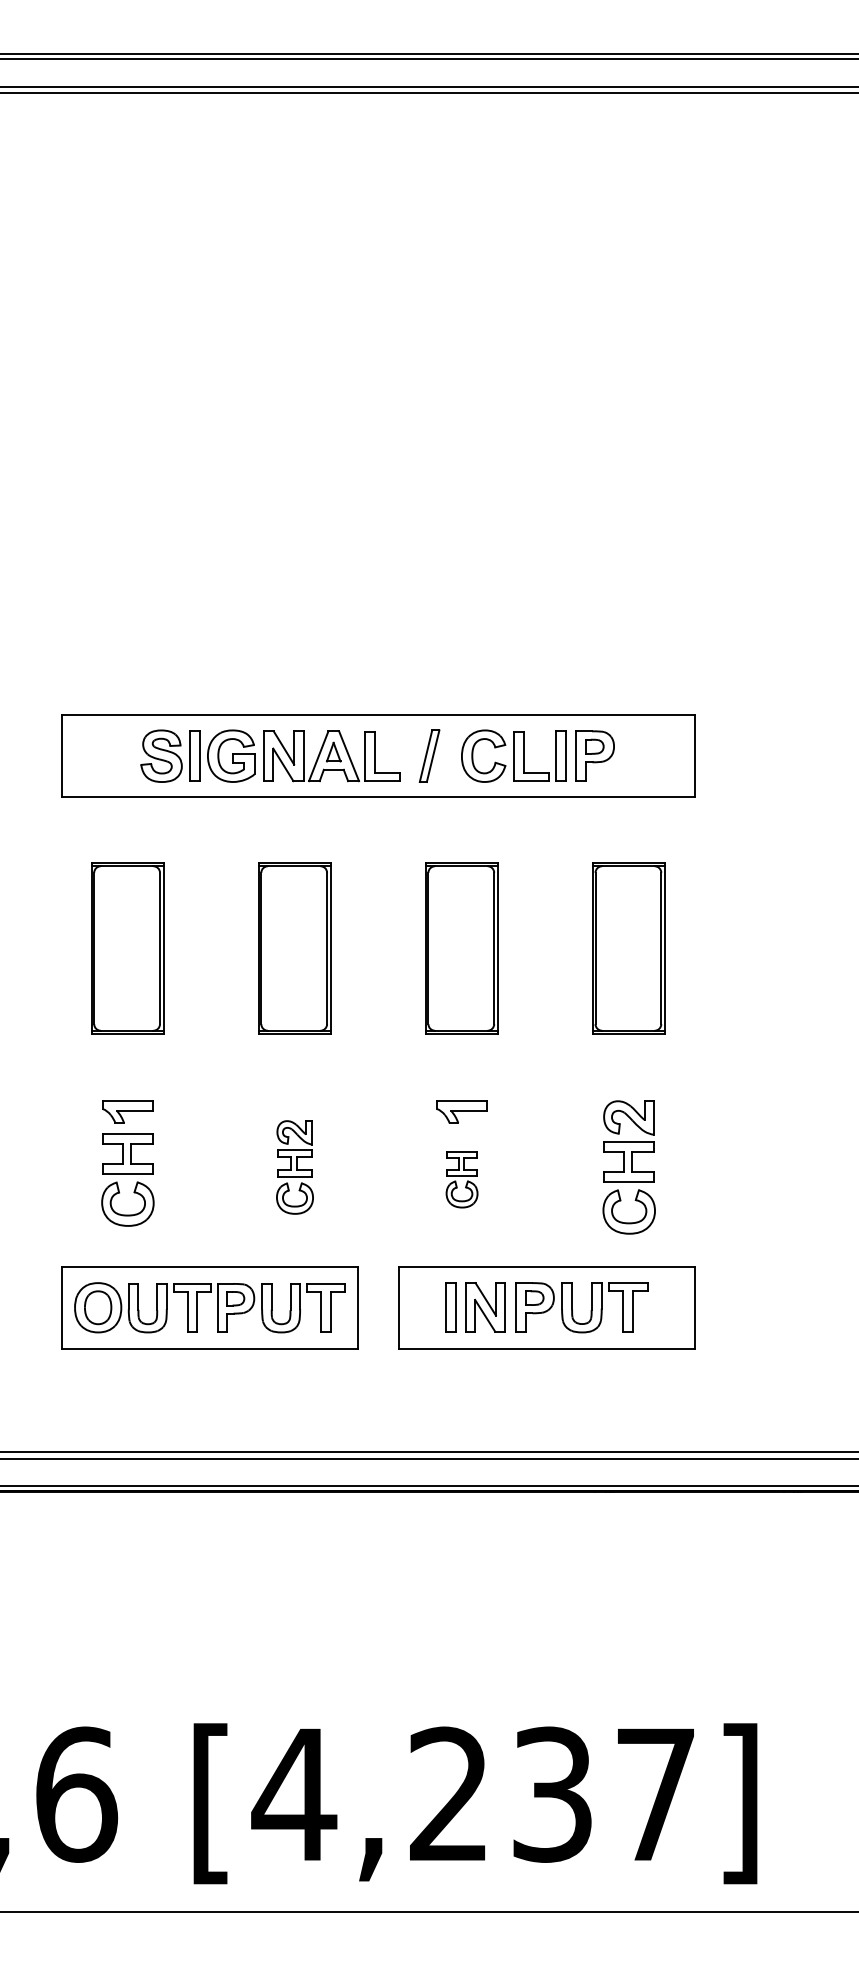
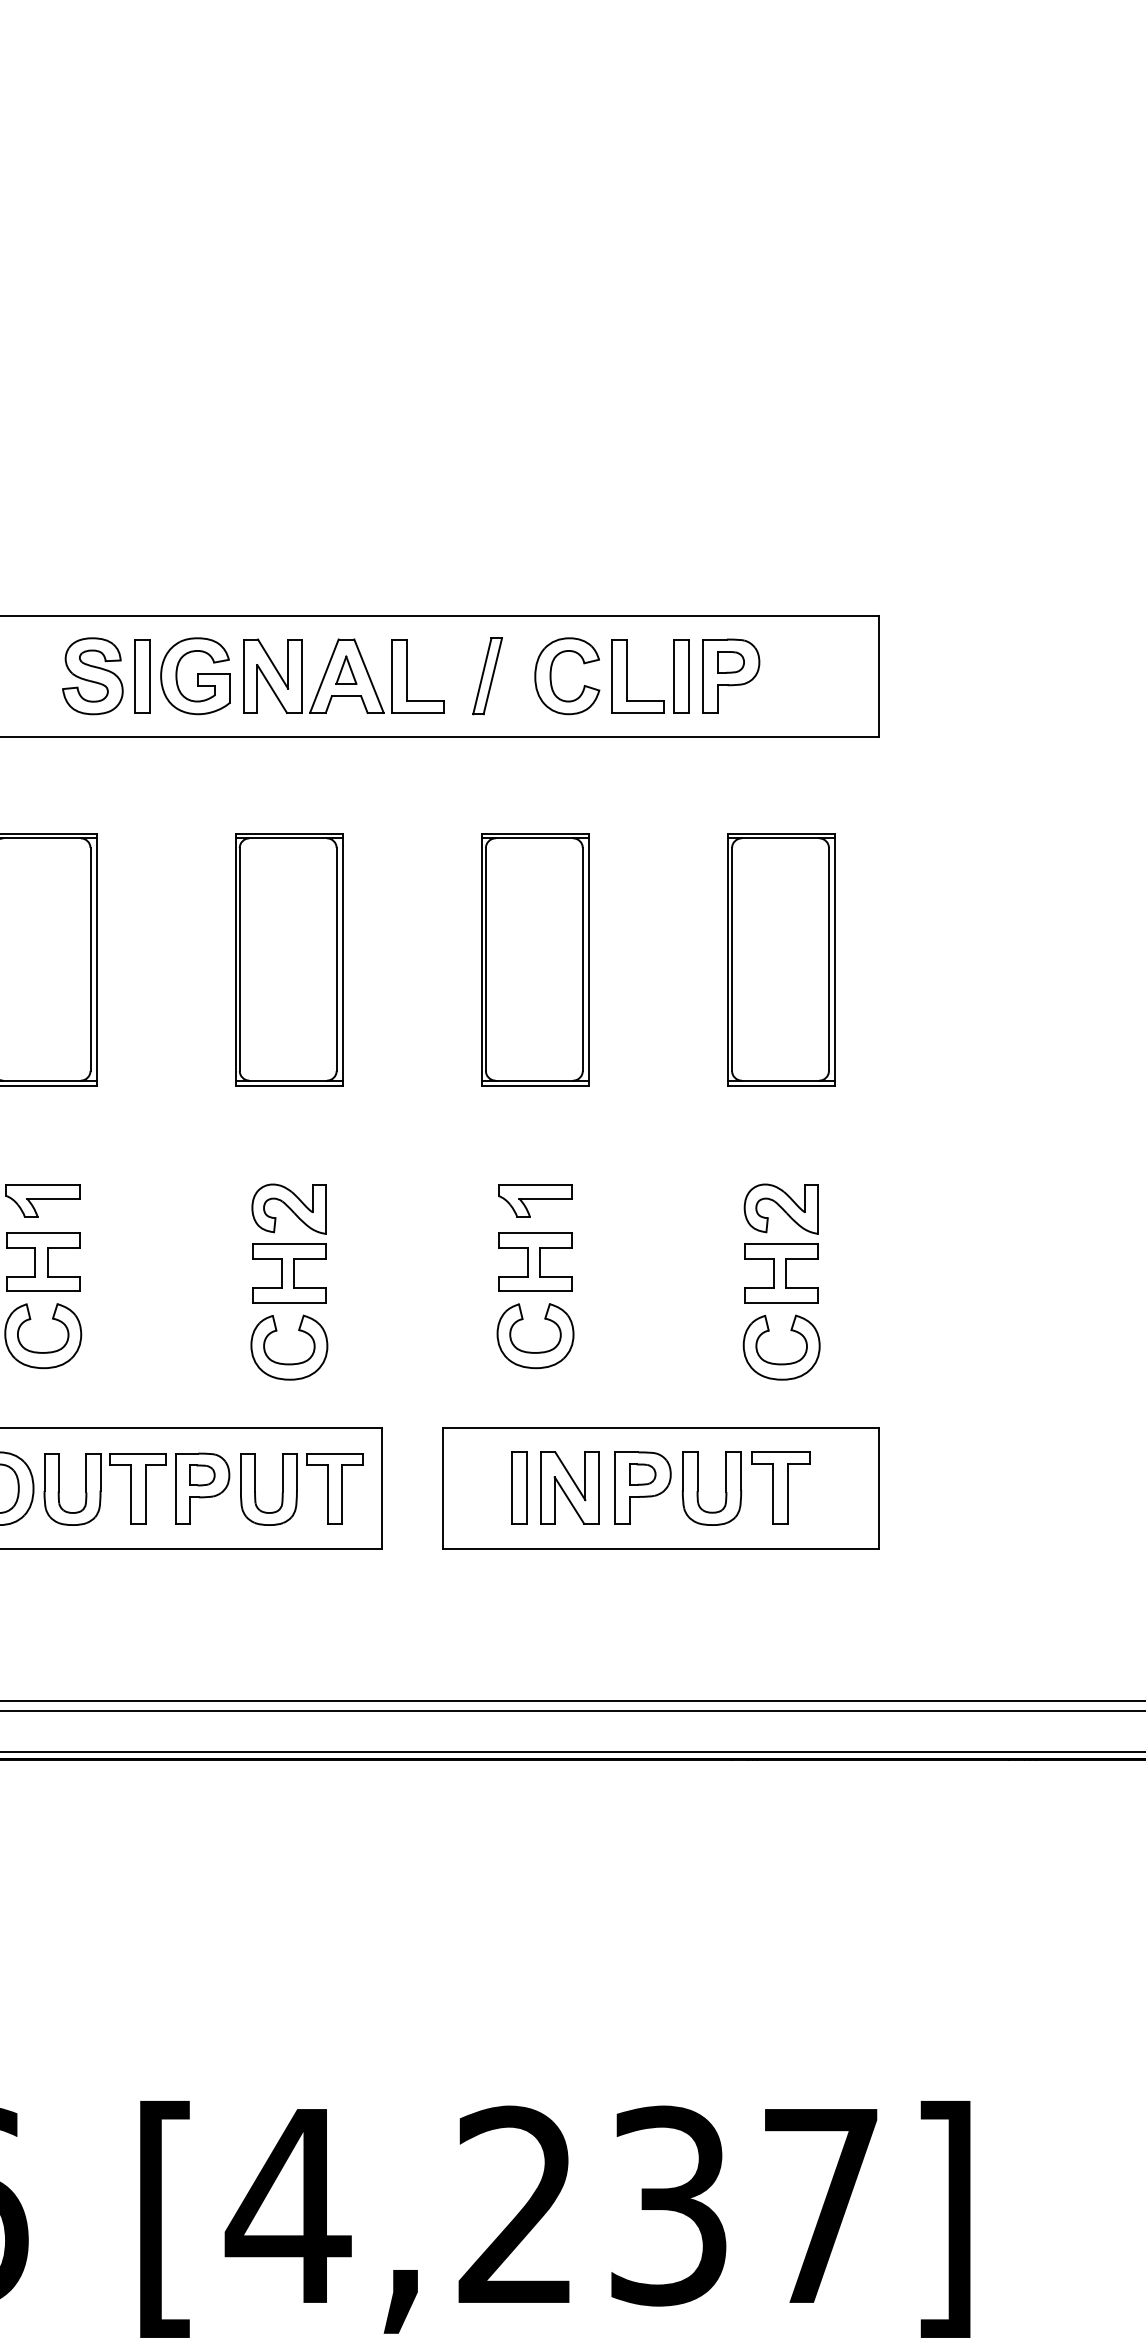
part: (294, 1167) -> (288, 1282), size x1.43
part: (461, 1179) -> (534, 1299), size x1.67

